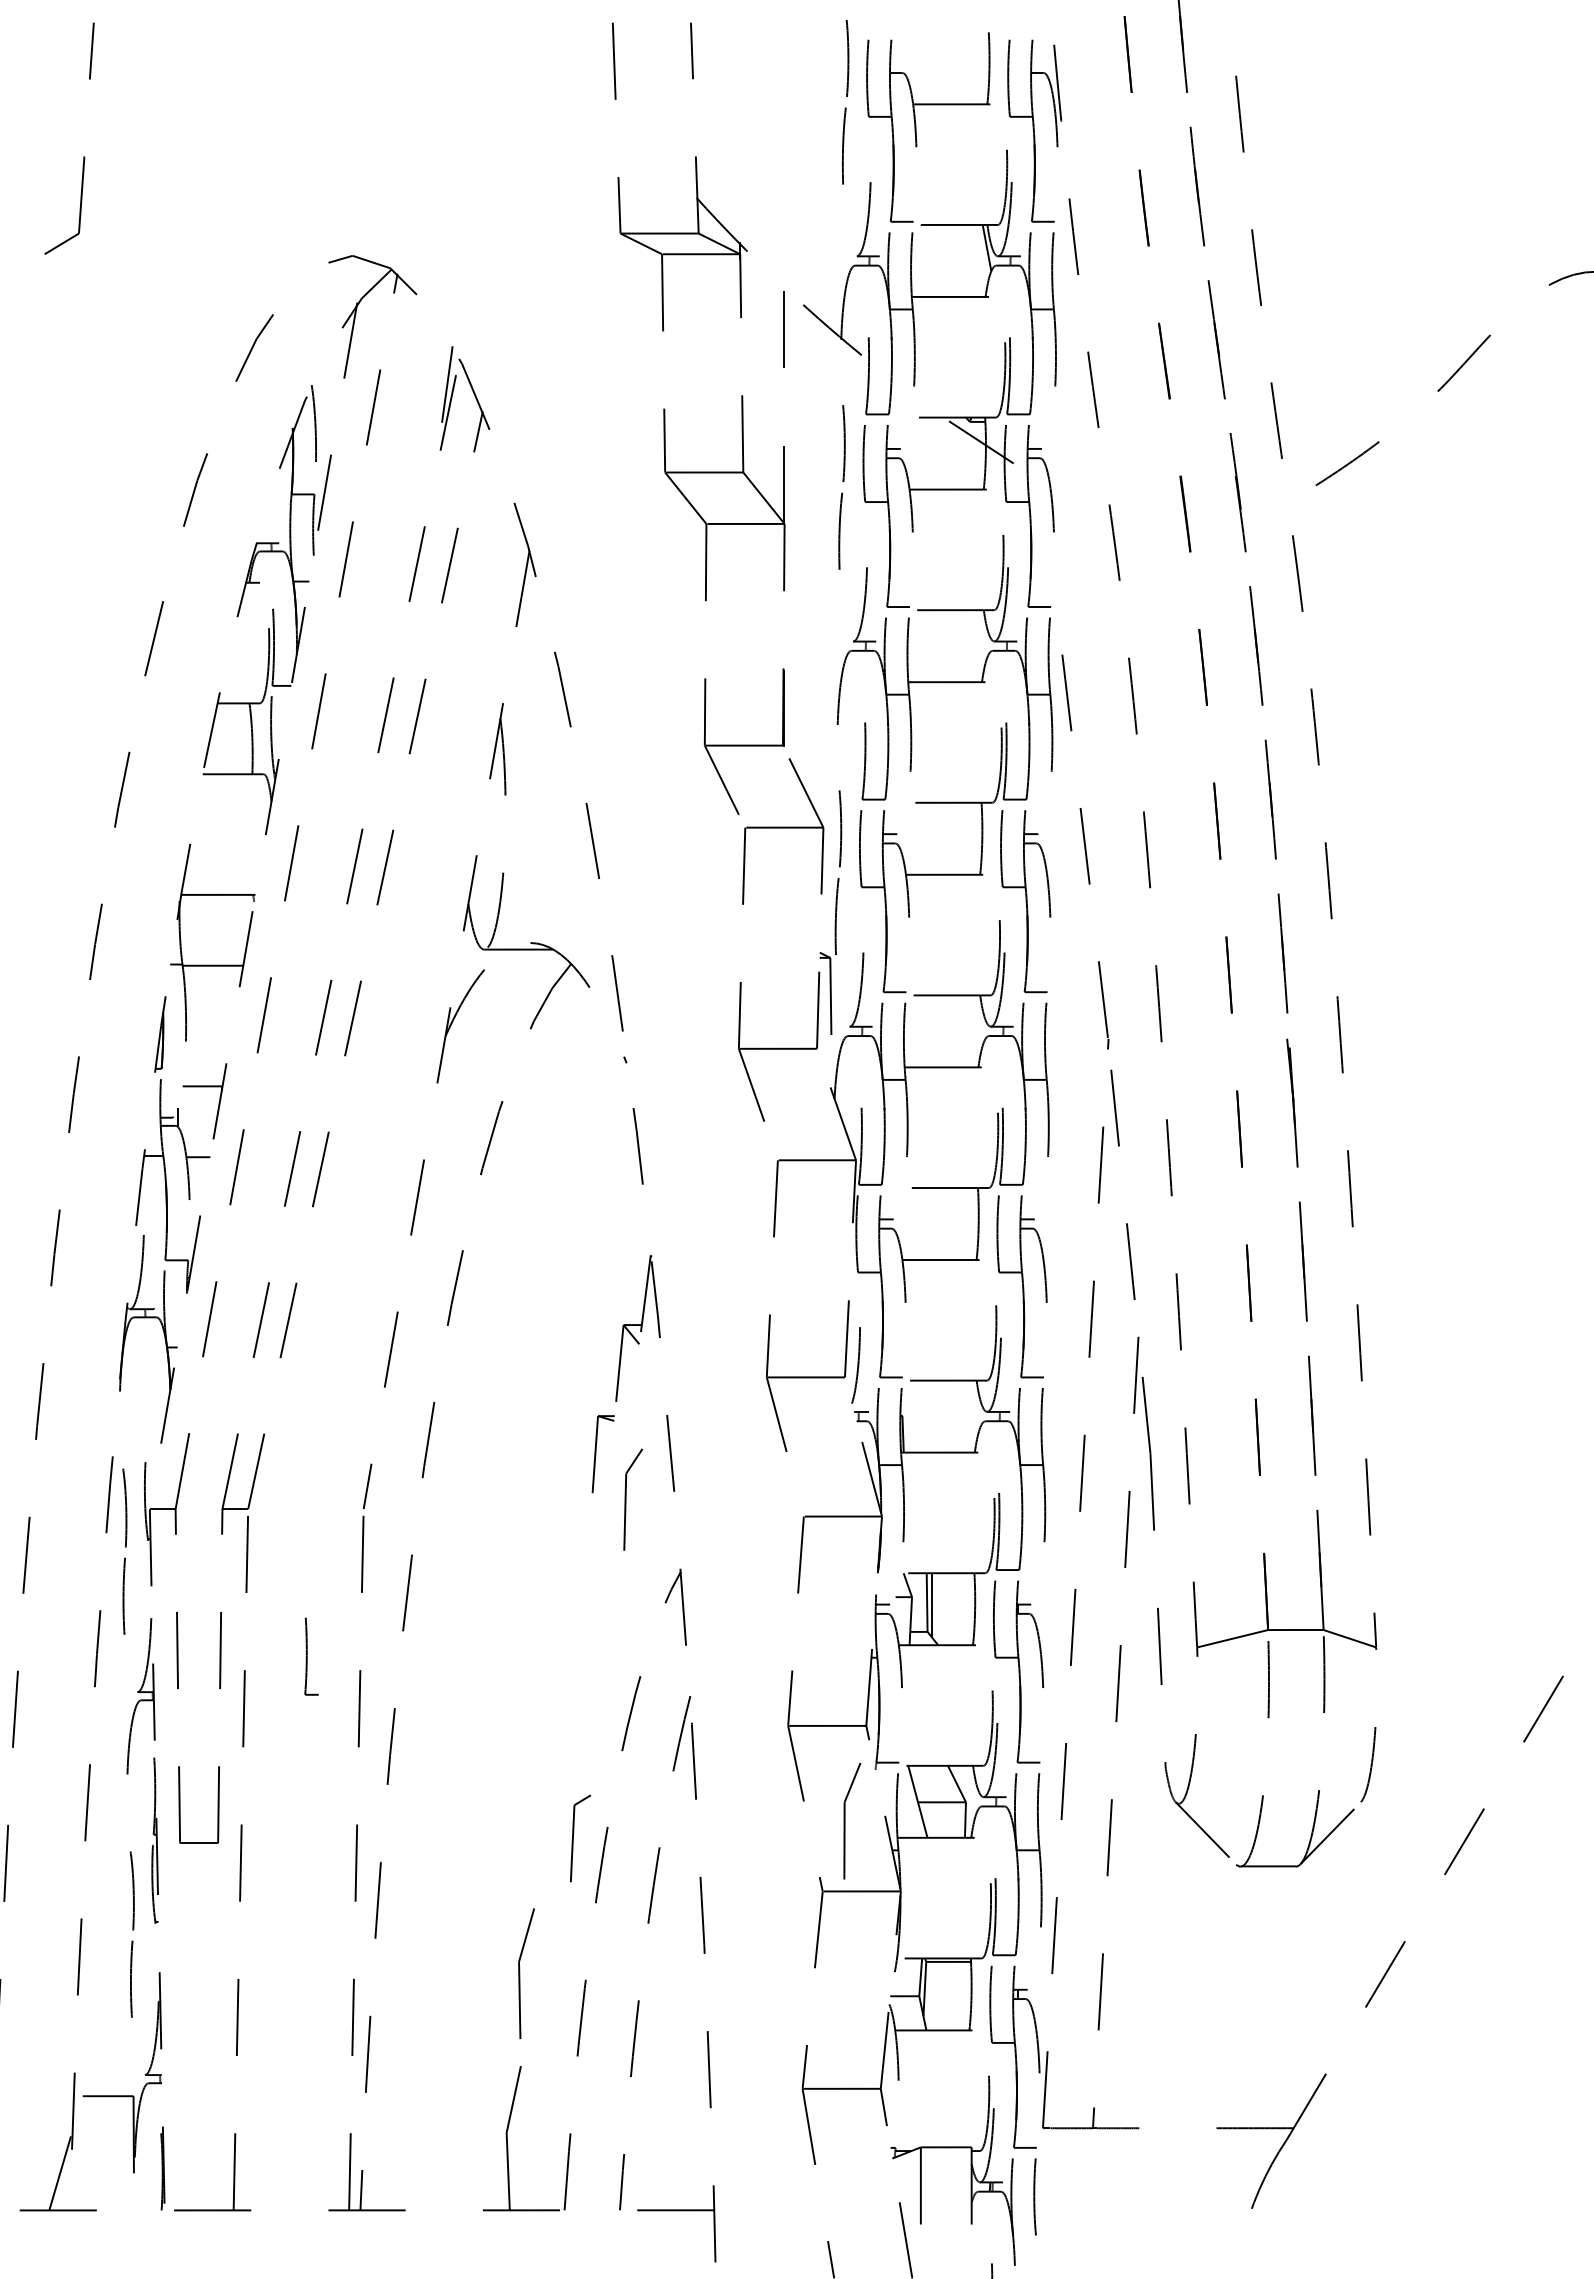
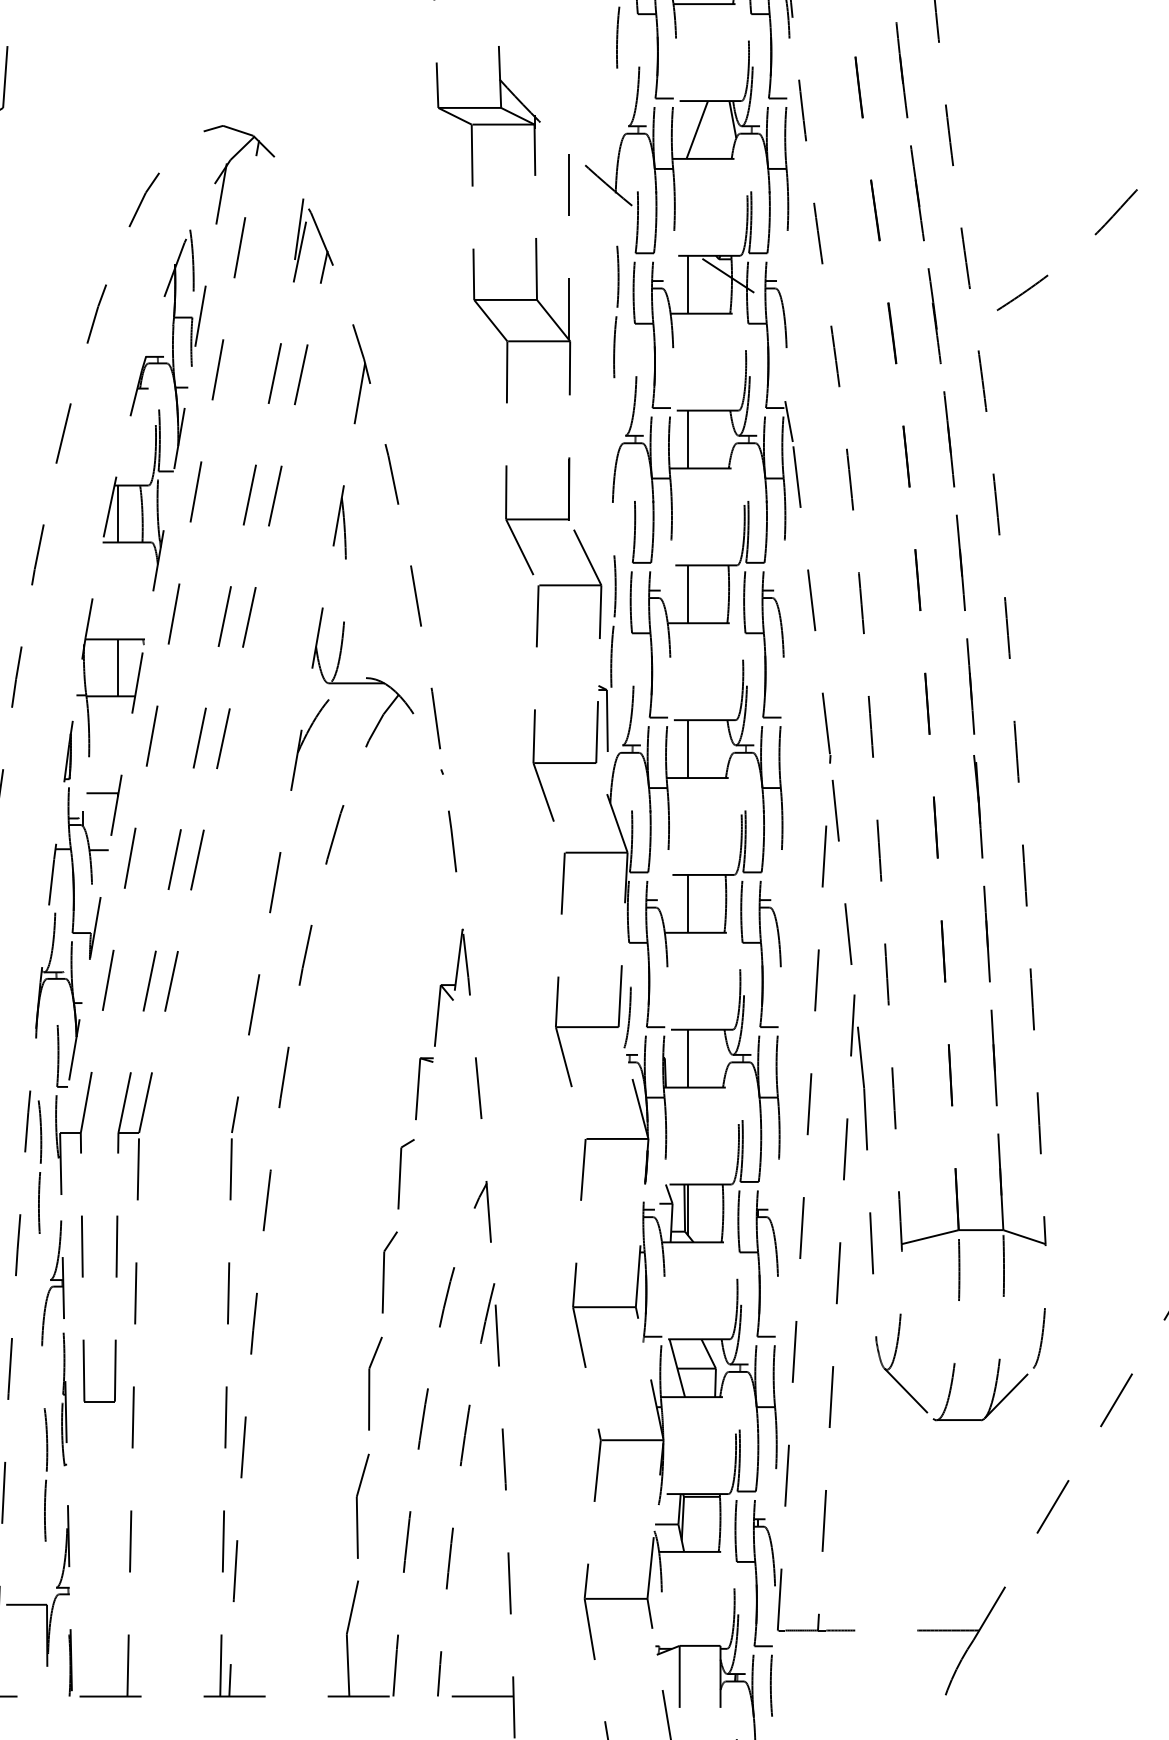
line: (942, 260) -> (697, 129), added
line: (931, 453) -> (688, 284), added
line: (1056, 623) -> (788, 421), added
line: (931, 646) -> (688, 439), added
line: (221, 738) -> (117, 513), added
line: (931, 838) -> (688, 594), added
line: (221, 929) -> (117, 667), added
line: (931, 1031) -> (688, 749), added
line: (931, 1224) -> (688, 904), added
line: (931, 1416) -> (688, 1058), added
part: (626, 1499) -> (384, 1272), moved
part: (311, 1656) -> (62, 1056), moved
part: (845, 1820) -> (370, 1383), moved
part: (573, 1838) -> (400, 1174), moved

